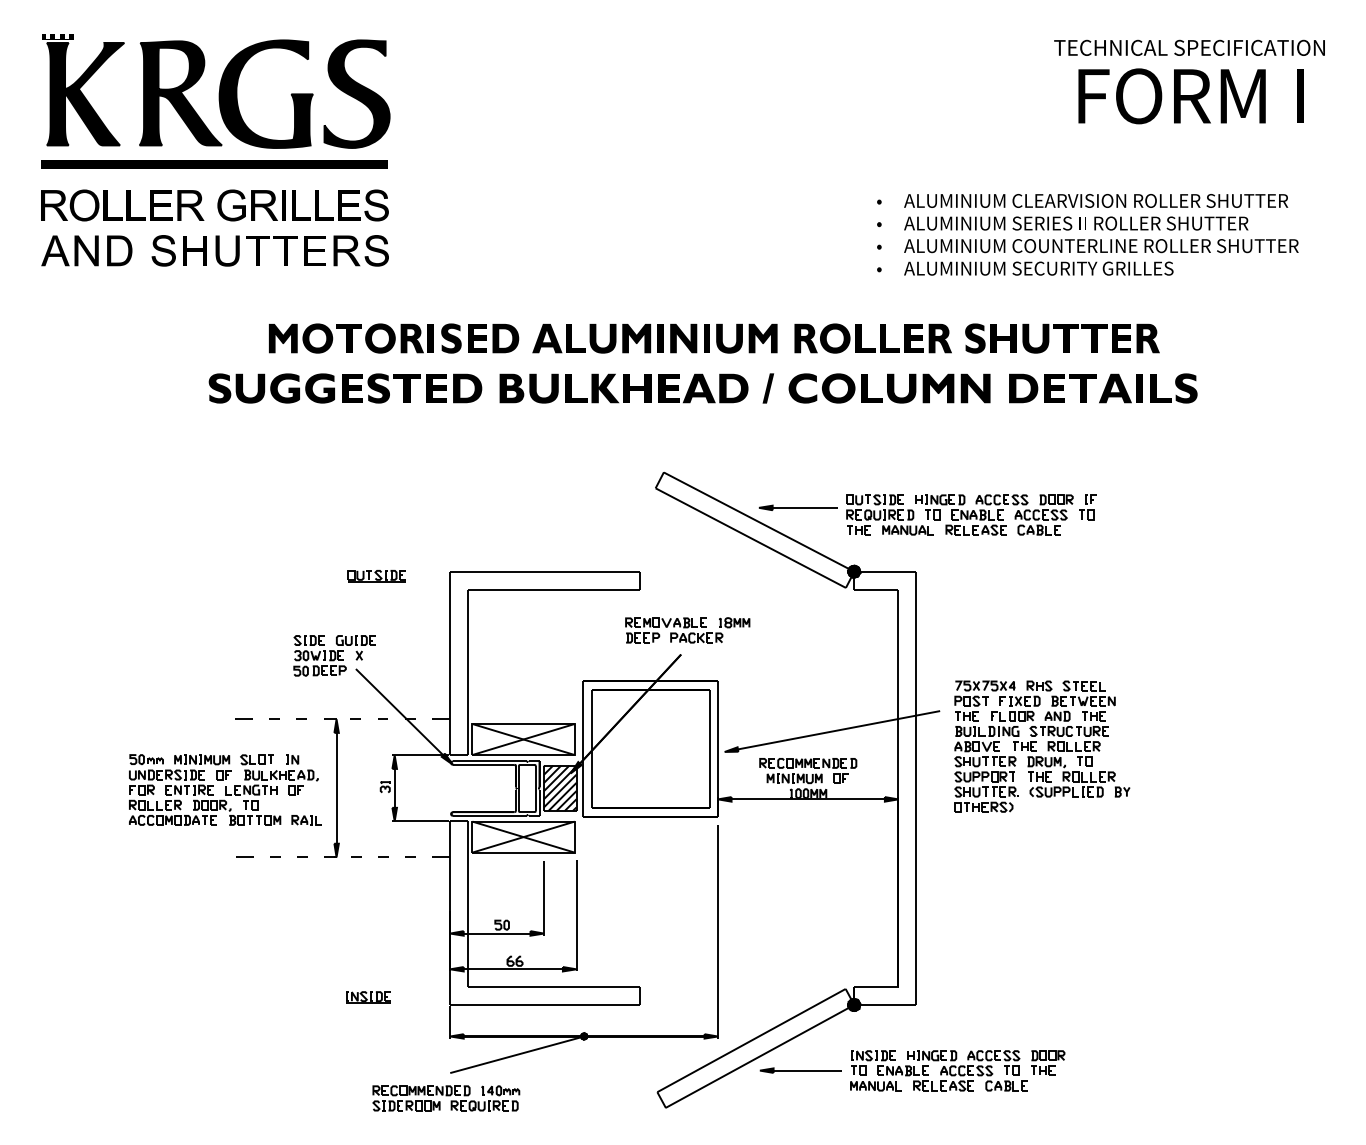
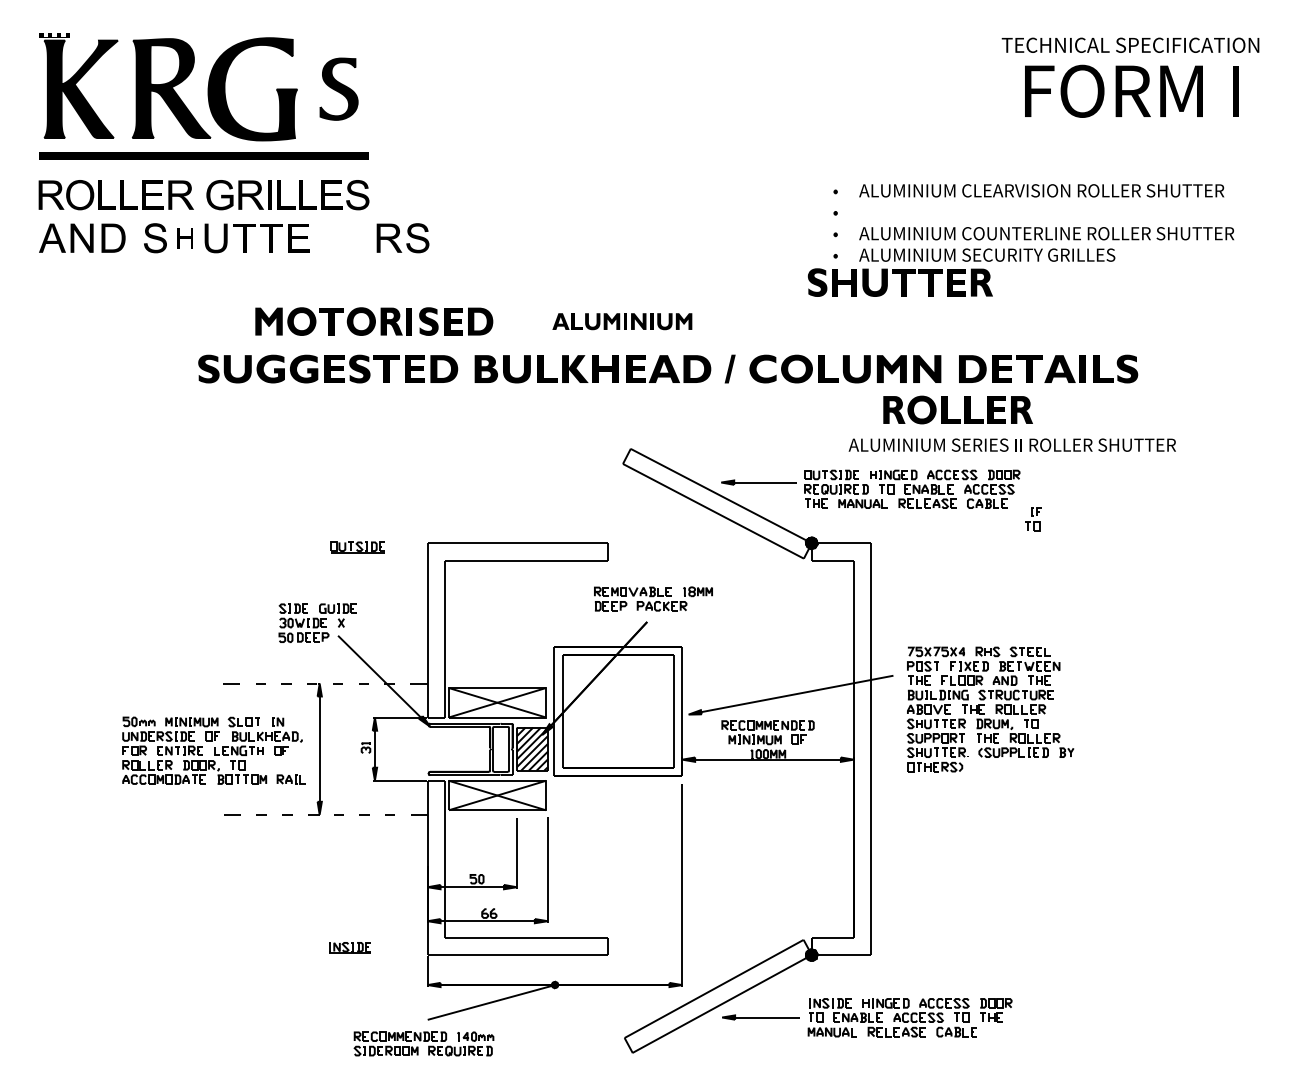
part: (356, 93) -> (338, 88), size x0.6
text: (1076, 223) -> (1012, 445), moved
part: (194, 250) -> (184, 237), size x0.7
part: (360, 250) -> (402, 237), moved
part: (654, 338) -> (621, 321), size x0.6
part: (880, 338) -> (965, 409), moved
part: (1062, 338) -> (900, 282), moved
part: (1087, 507) -> (1033, 519), moved

